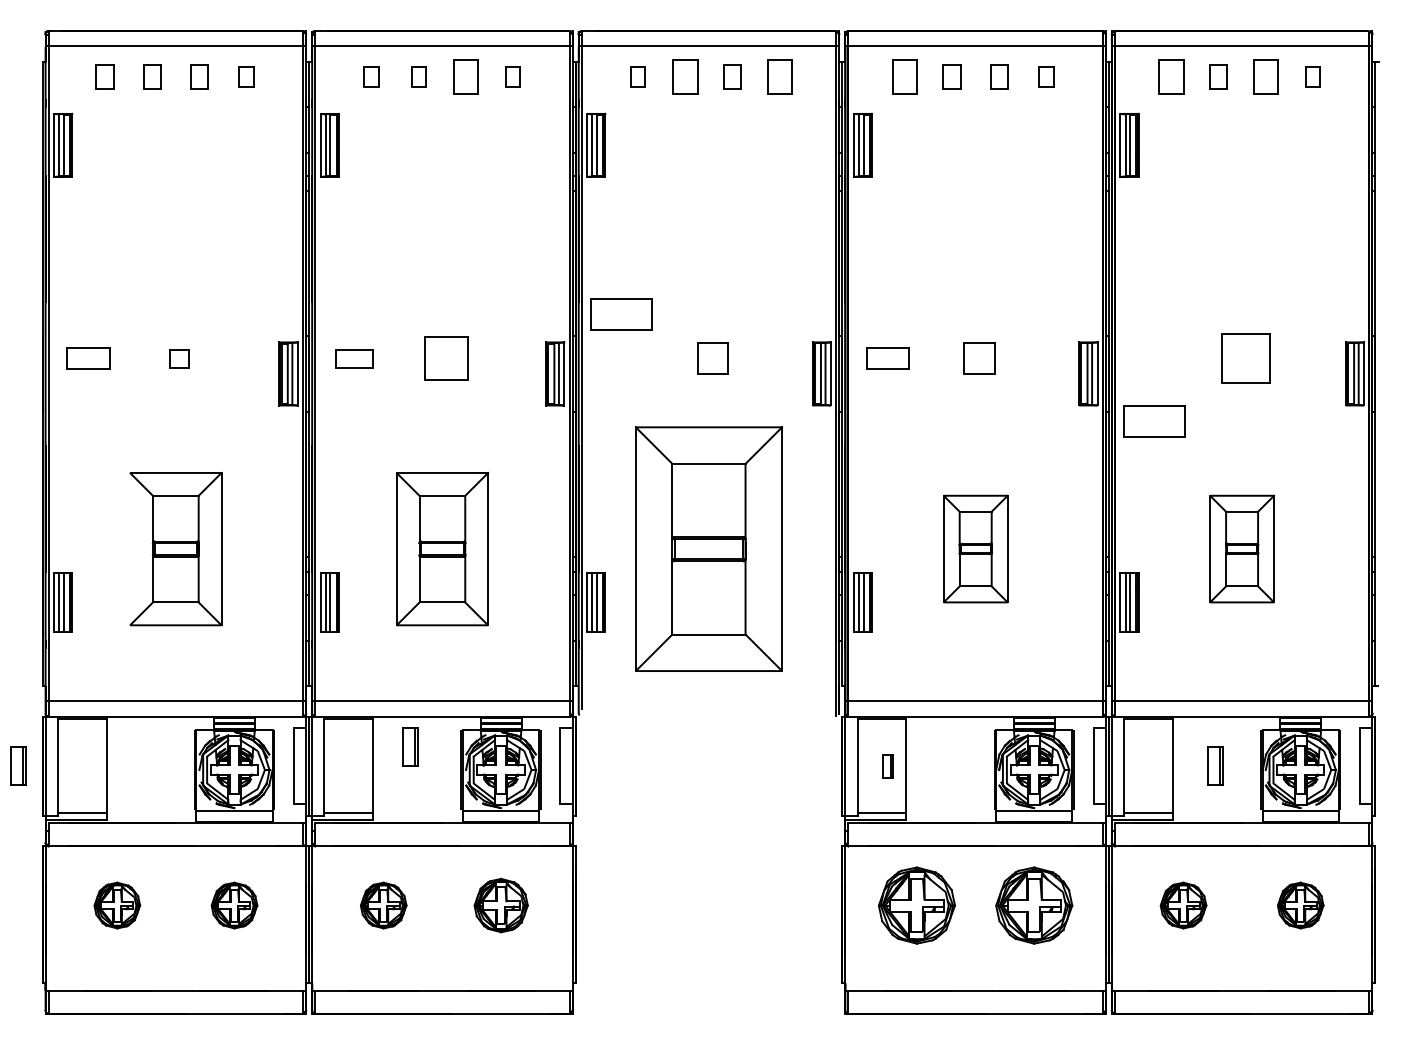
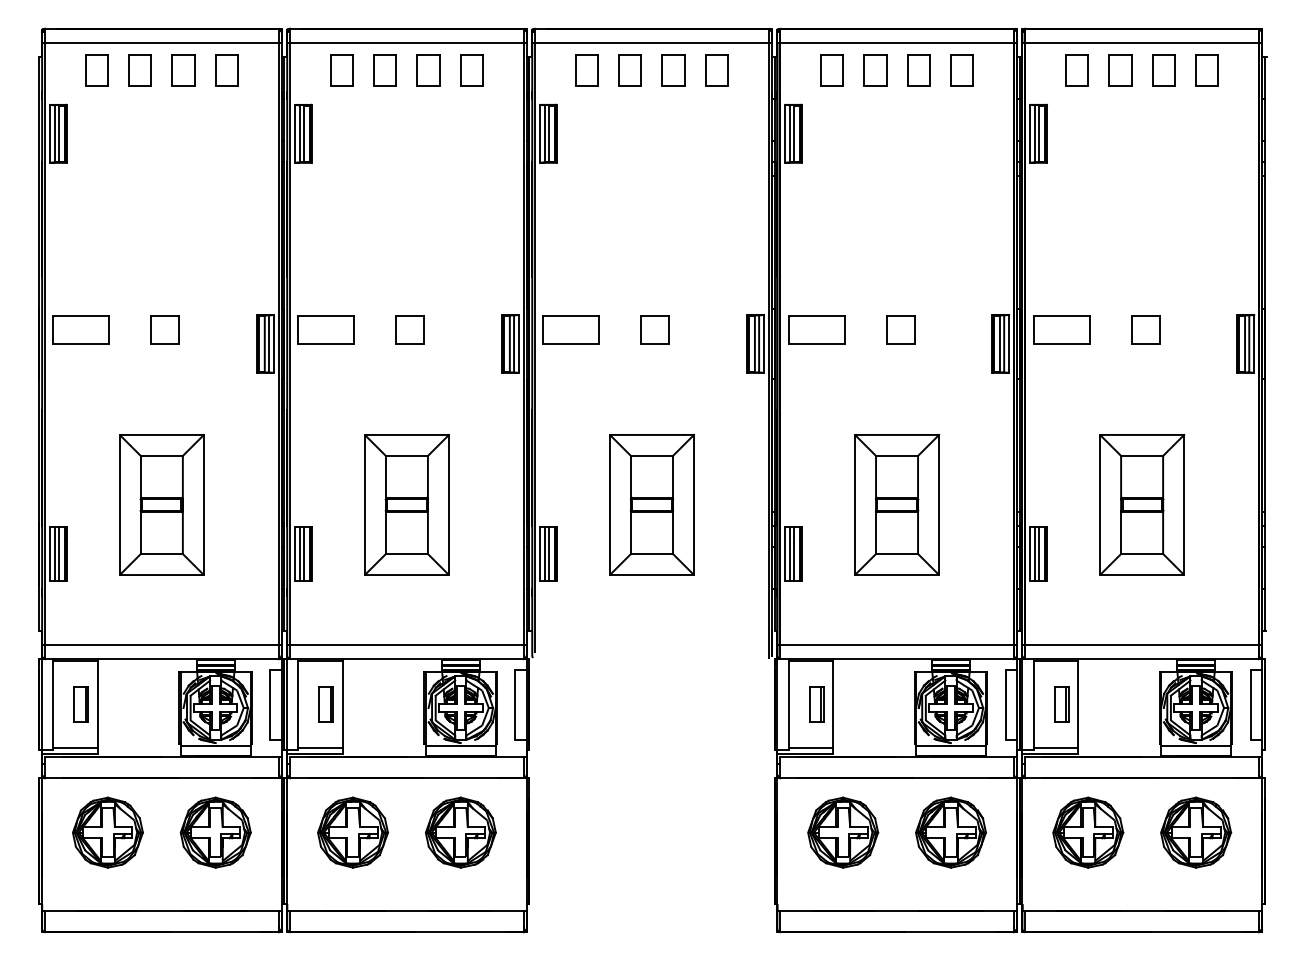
part: (104, 76) -> (96, 70), size x1.43
part: (151, 76) -> (139, 70), size x1.43
part: (199, 76) -> (183, 70), size x1.43
part: (246, 76) -> (226, 70), size x1.67
part: (371, 76) -> (341, 70), size x1.67
part: (418, 76) -> (384, 70), size x1.67
part: (512, 76) -> (471, 70), size x1.67
part: (637, 76) -> (586, 70), size x1.67
part: (732, 76) -> (673, 70), size x1.43
part: (951, 76) -> (874, 70), size x1.43
part: (998, 76) -> (918, 70), size x1.43
part: (1046, 76) -> (962, 70), size x1.67
part: (1218, 76) -> (1120, 70), size x1.43
part: (1312, 76) -> (1206, 70), size x1.67
part: (621, 314) -> (571, 329), moved
part: (88, 358) -> (81, 329), size x1.43
part: (179, 358) -> (165, 329), size x1.67
part: (354, 358) -> (326, 329), size x1.67
part: (445, 358) -> (409, 329), size x0.71
part: (887, 358) -> (816, 329), size x1.43
part: (1245, 358) -> (1145, 329), size x0.62
part: (1154, 421) -> (1061, 329), moved
line: (130, 548) -> (120, 504), added
part: (708, 548) -> (651, 504), size x0.62
part: (975, 548) -> (896, 504), size x1.43
part: (1241, 548) -> (1141, 504), size x1.43
part: (410, 746) -> (326, 703), moved
part: (18, 765) -> (81, 703), moved
part: (887, 765) -> (816, 703), size x1.67
part: (1215, 765) -> (1061, 703), moved
part: (117, 905) -> (108, 832), size x1.67
part: (234, 905) -> (215, 832), size x1.67
part: (383, 905) -> (352, 832), size x1.67
part: (501, 905) -> (461, 832), size x1.43
part: (1183, 905) -> (1088, 832), size x1.67
part: (1300, 905) -> (1195, 832), size x1.67

